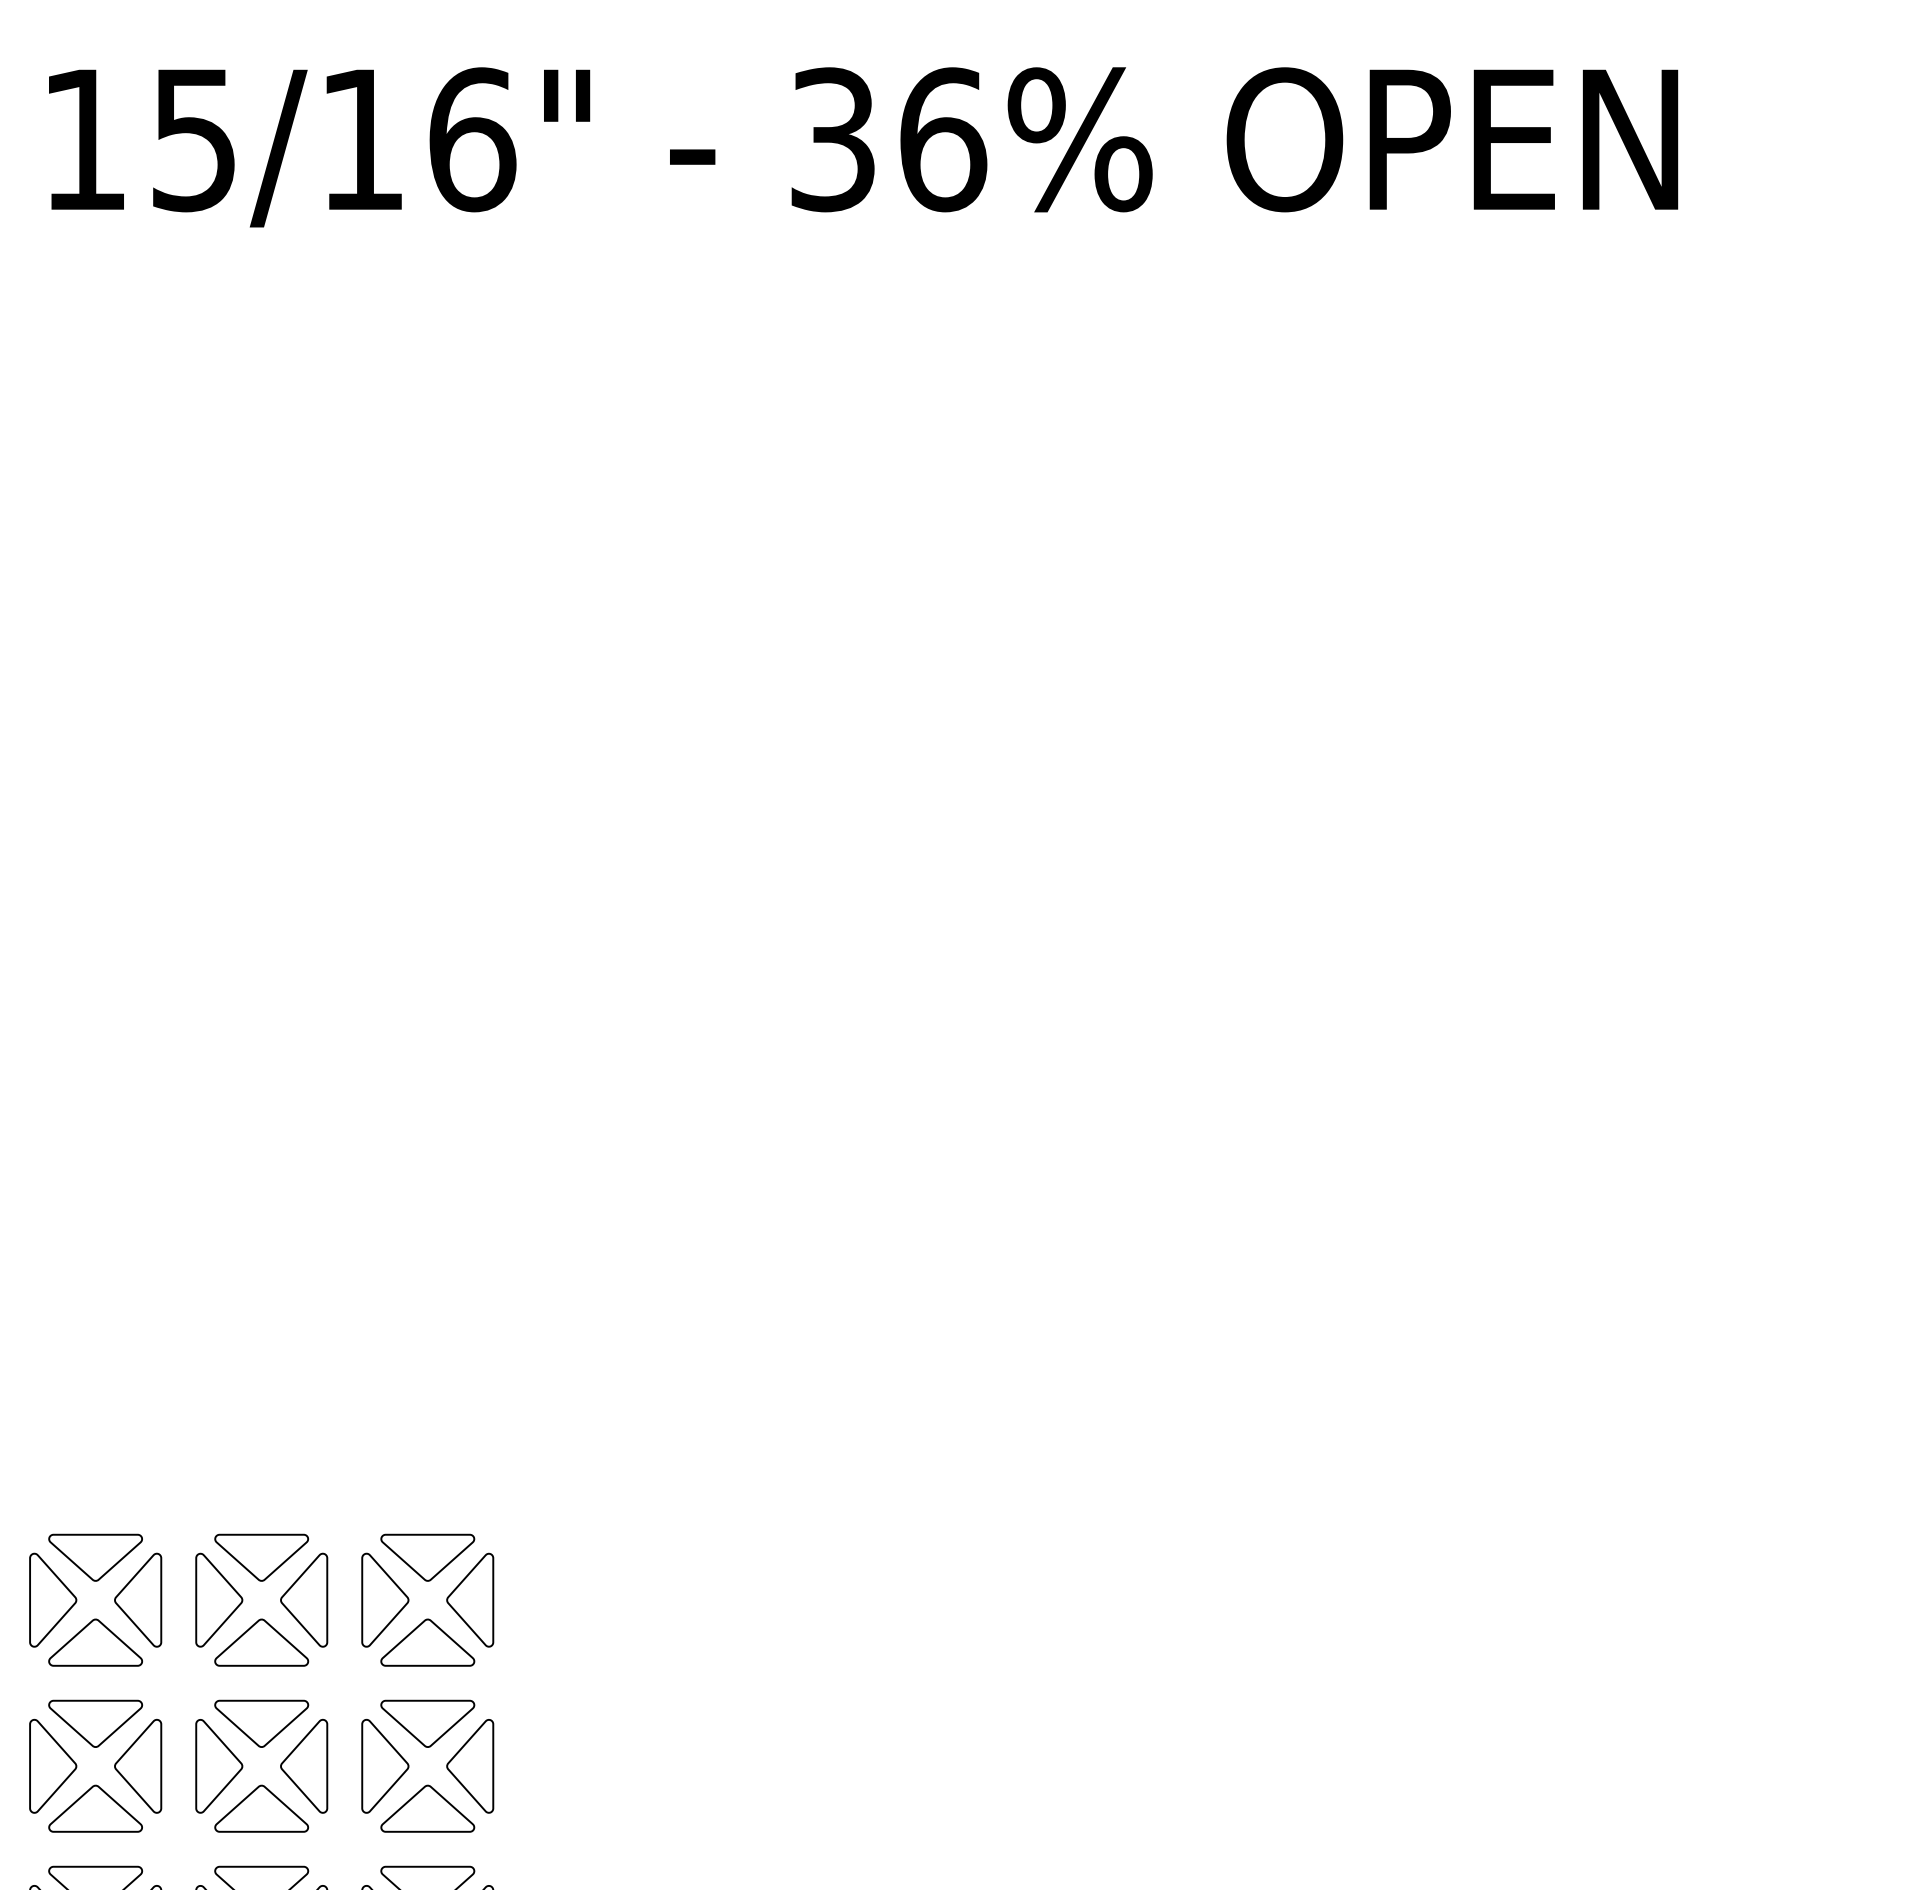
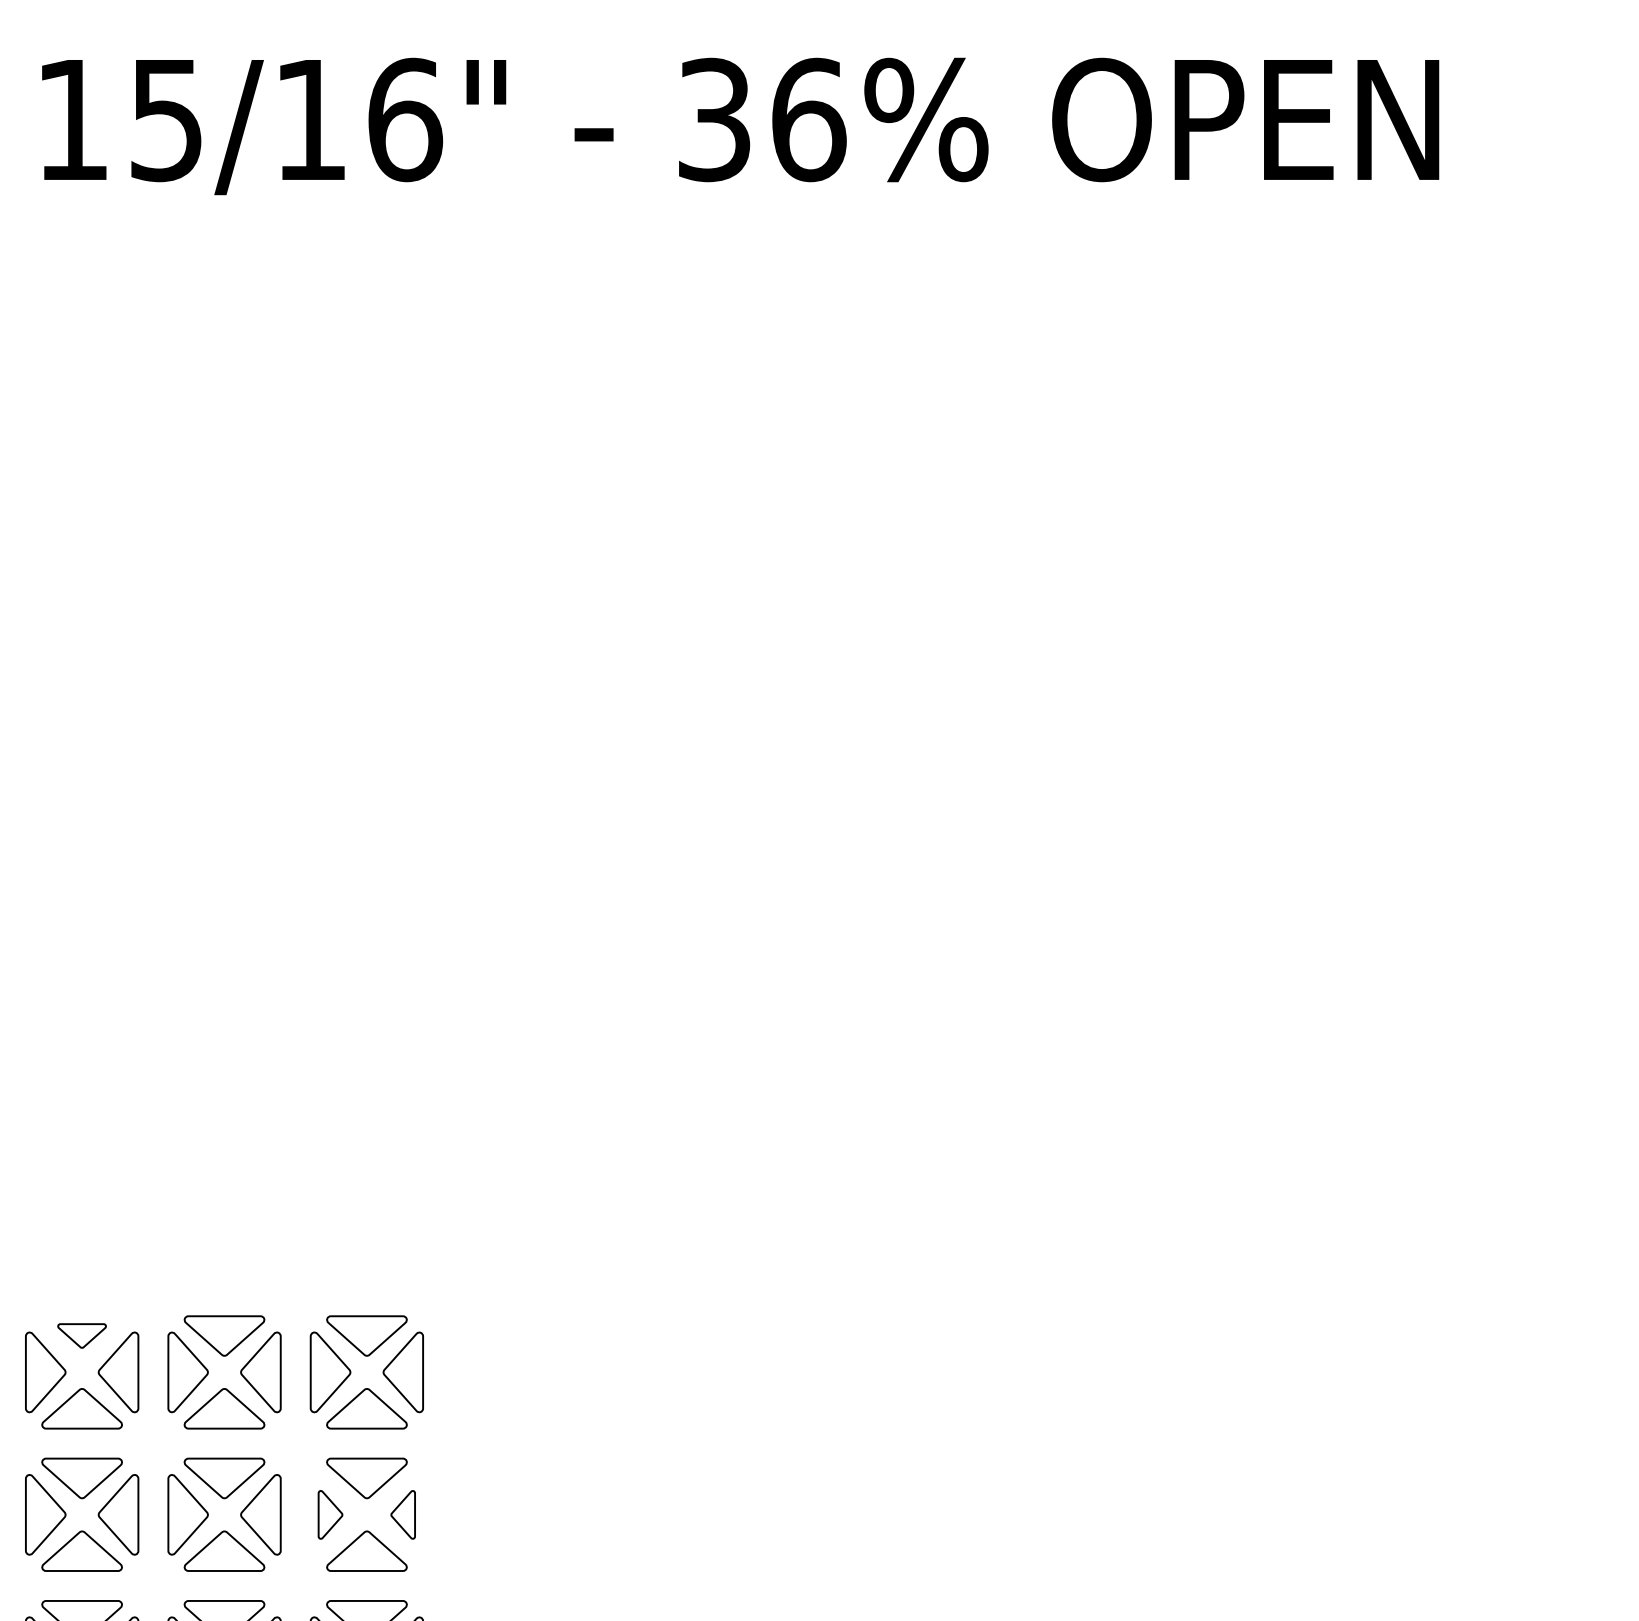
part: (94, 1557) -> (81, 1335), size x0.6
part: (385, 1765) -> (330, 1514), size x0.6
part: (469, 1765) -> (402, 1514), size x0.6

